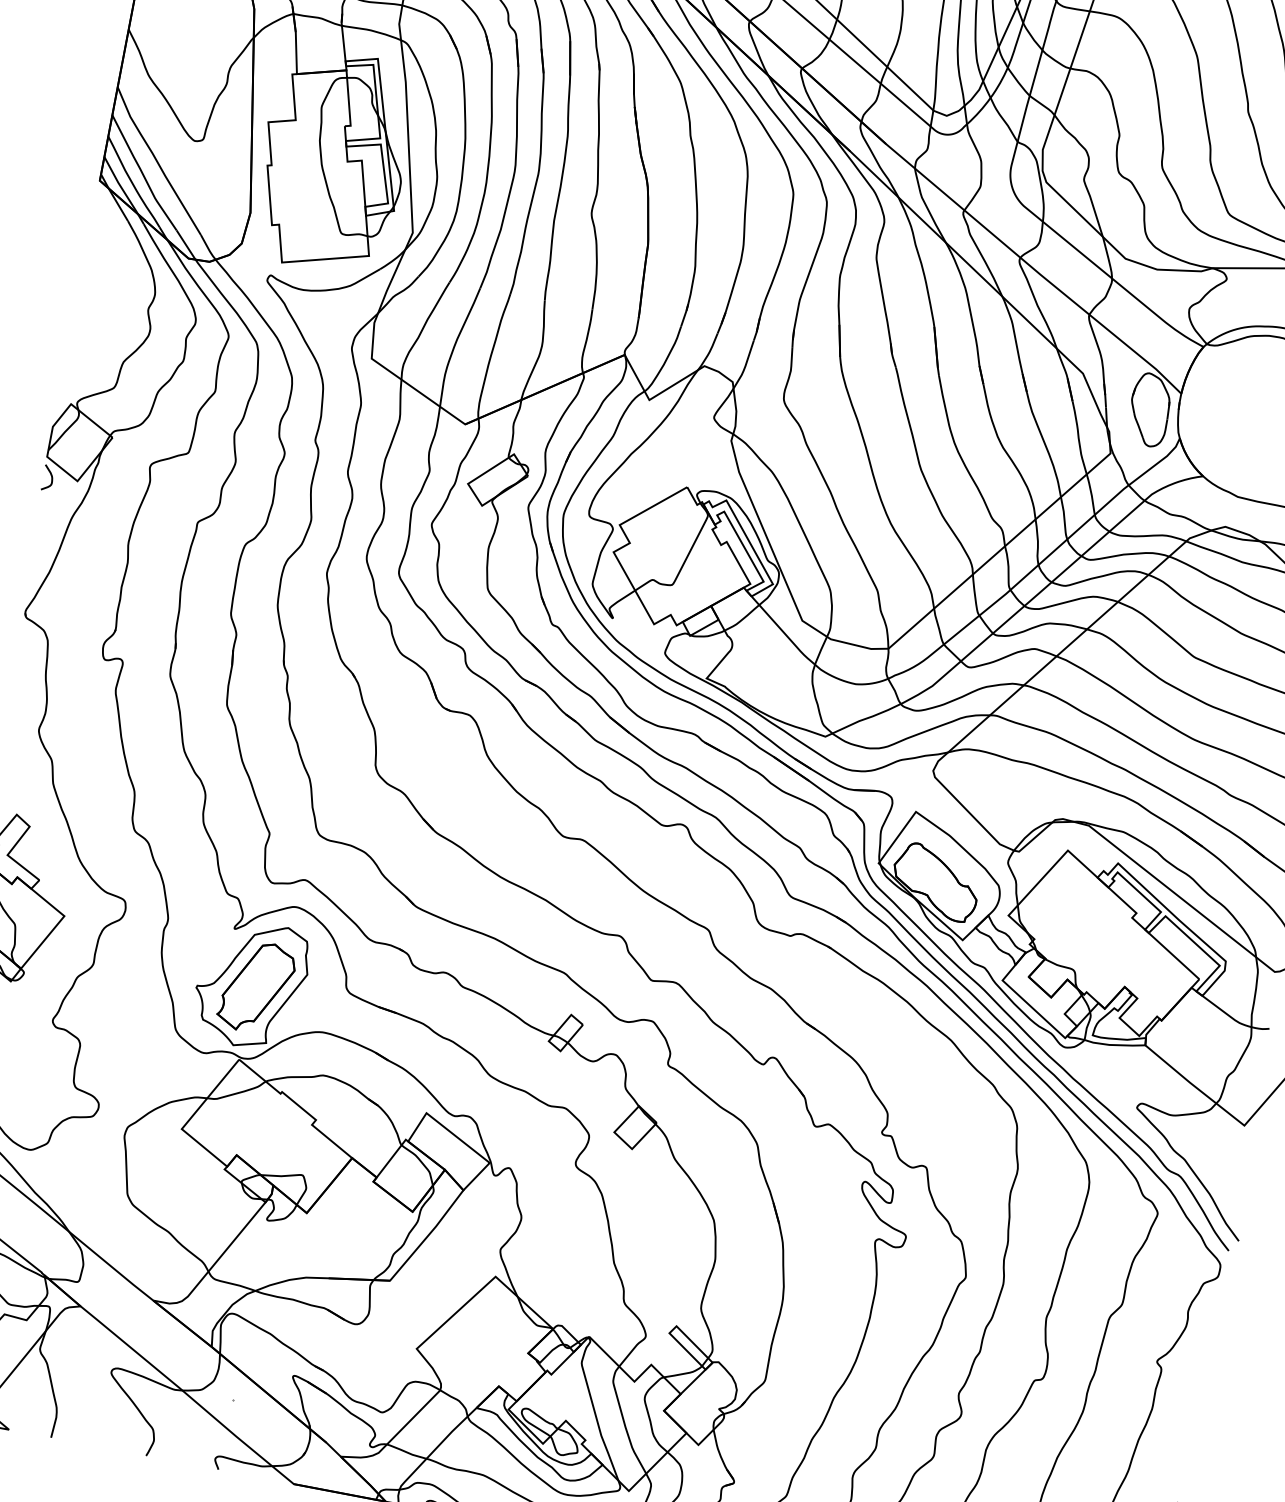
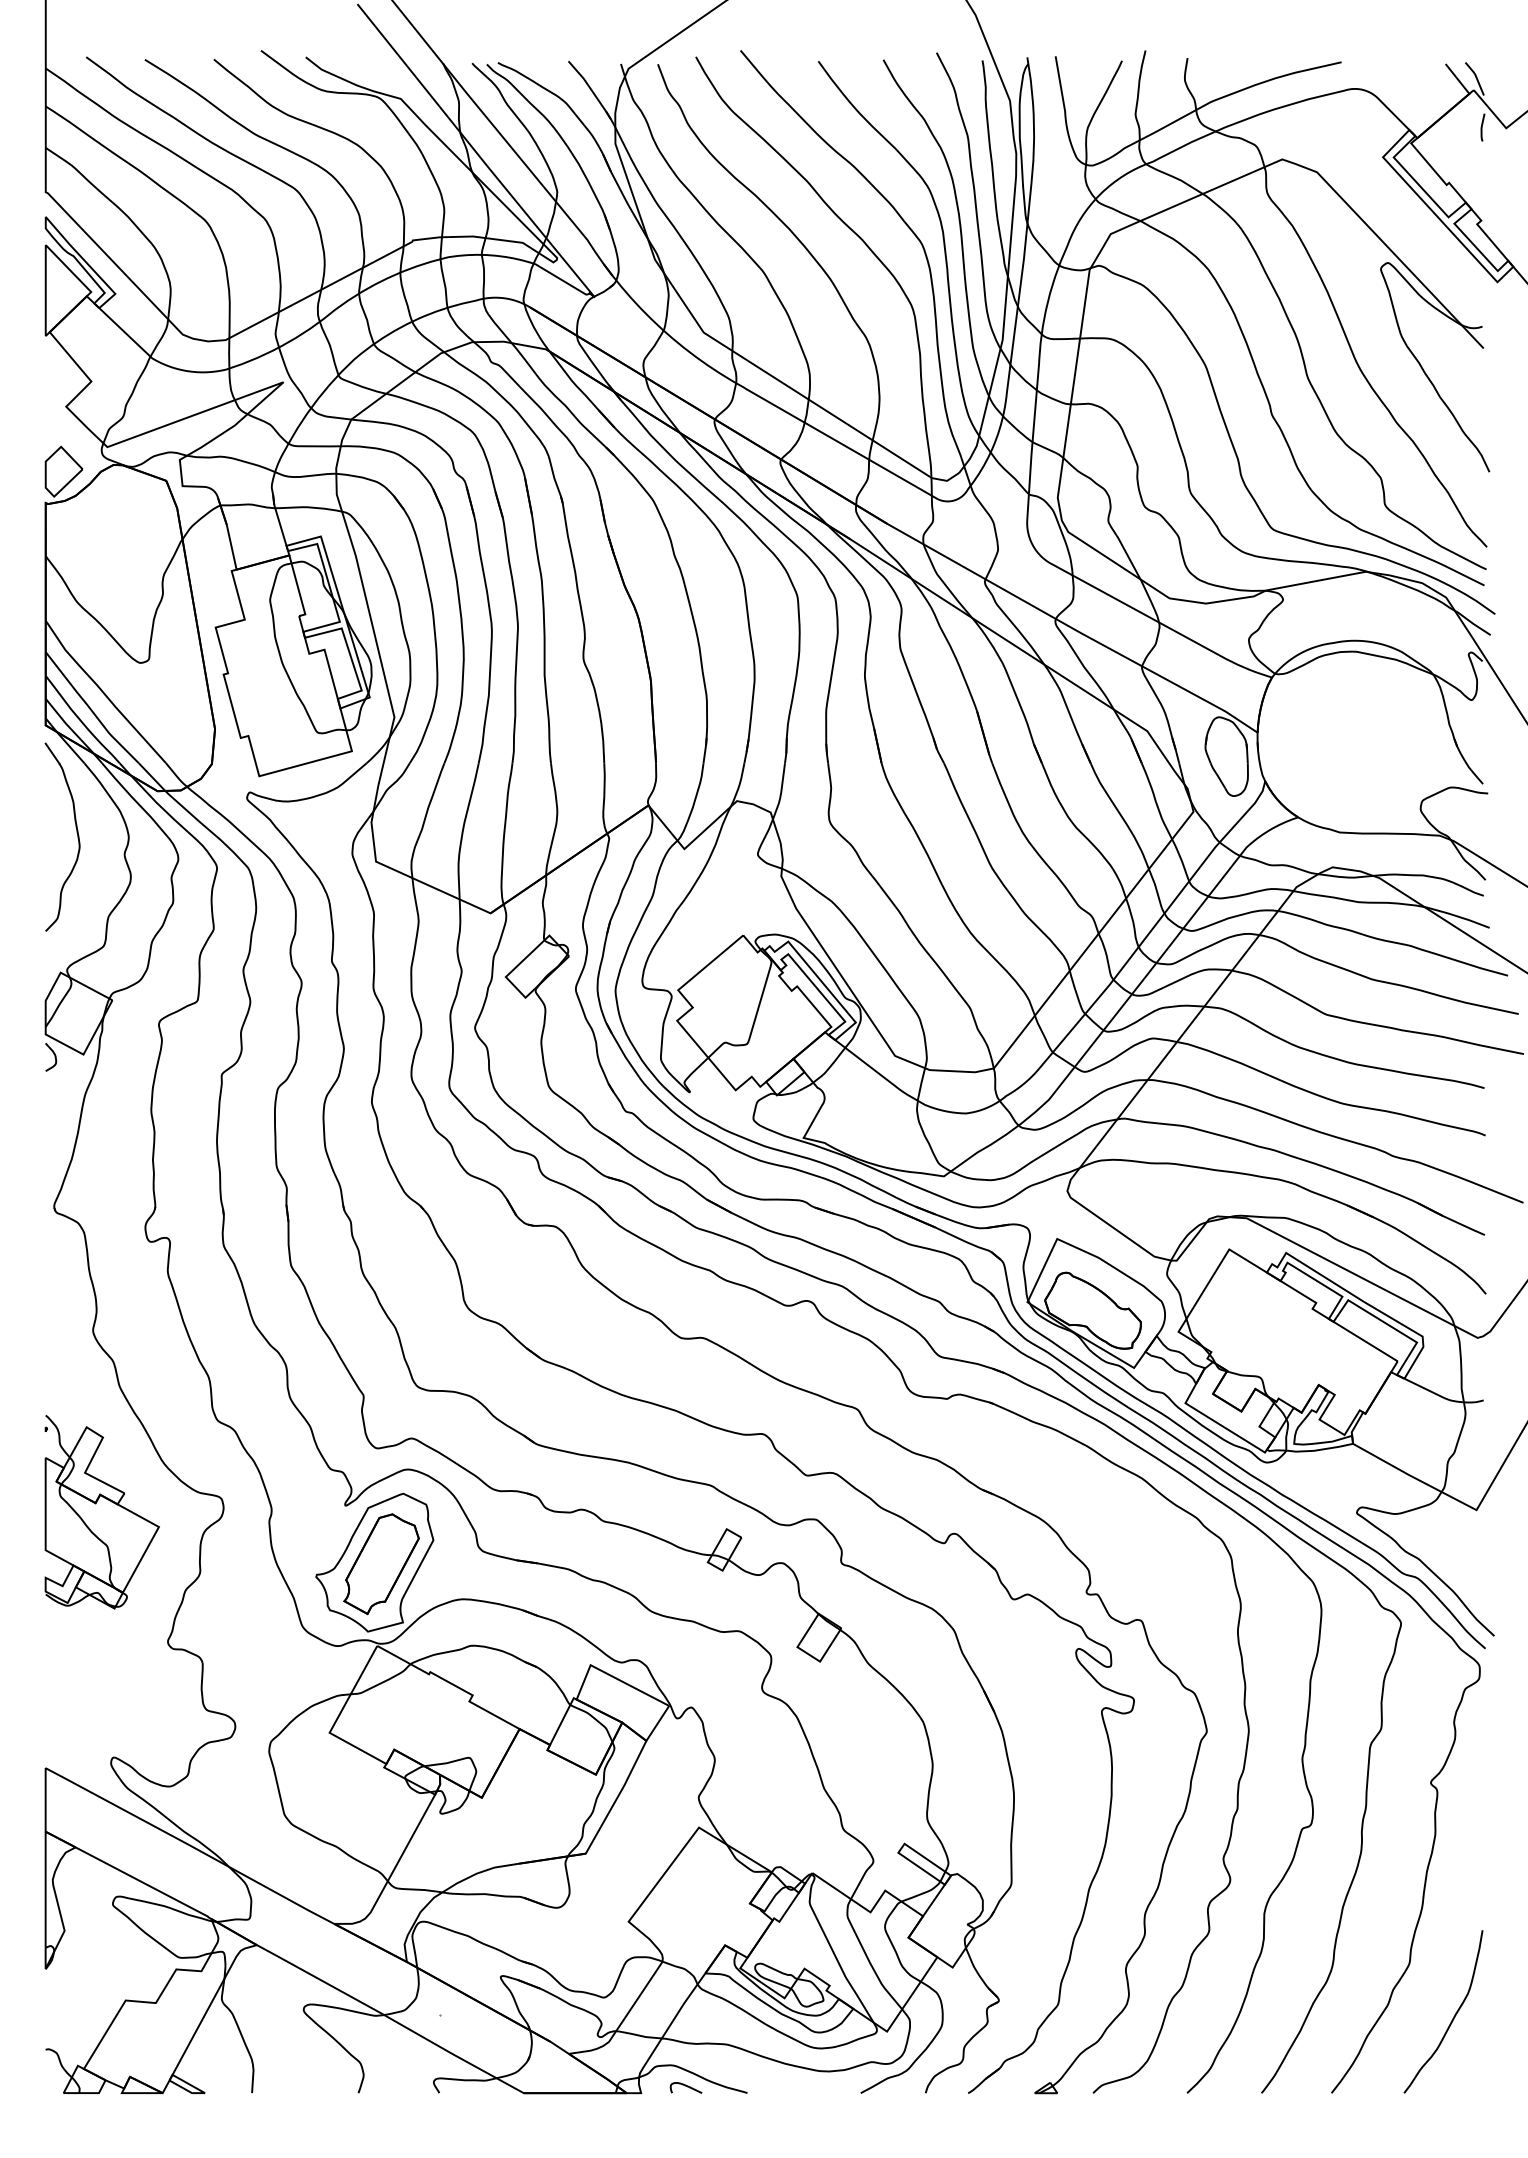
part: (109, 281) -> (76, 832), added

